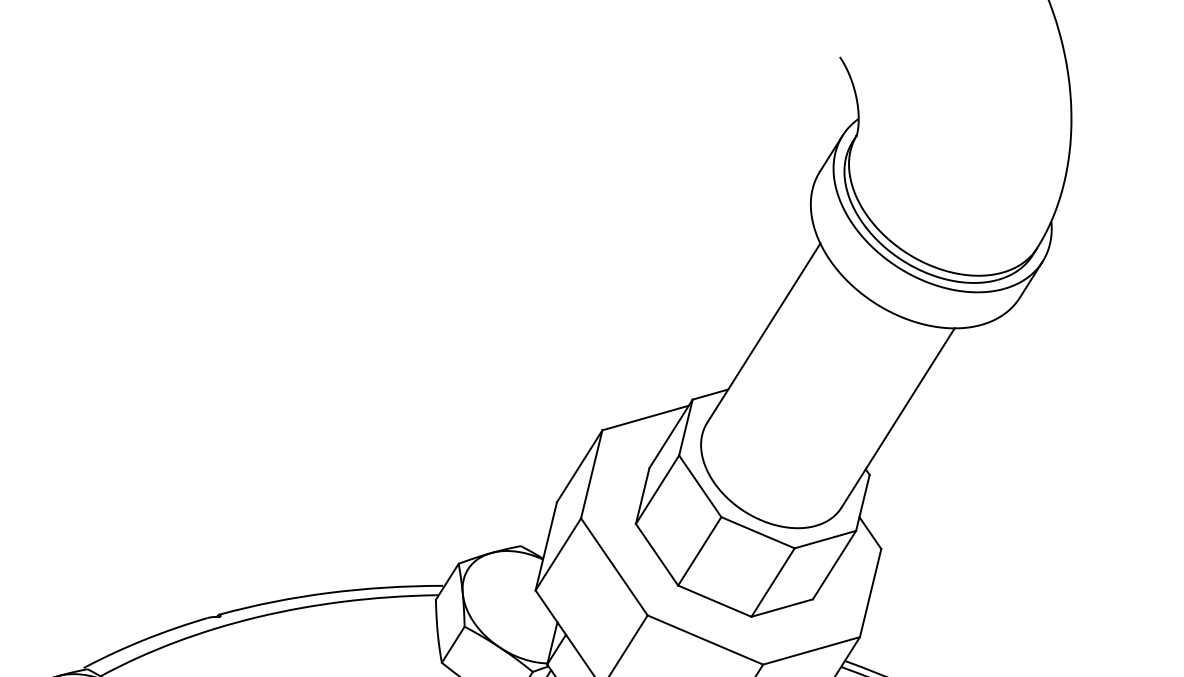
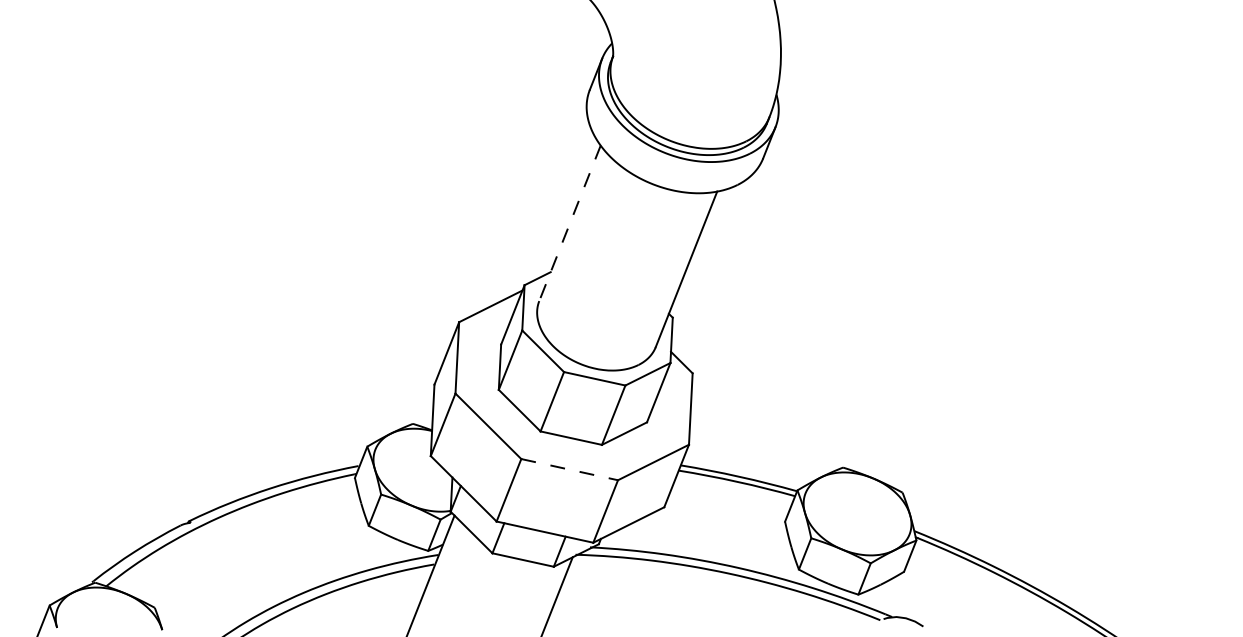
line: (764, 333) -> (570, 223), solid -> dashed
line: (705, 639) -> (569, 469), solid -> dashed

